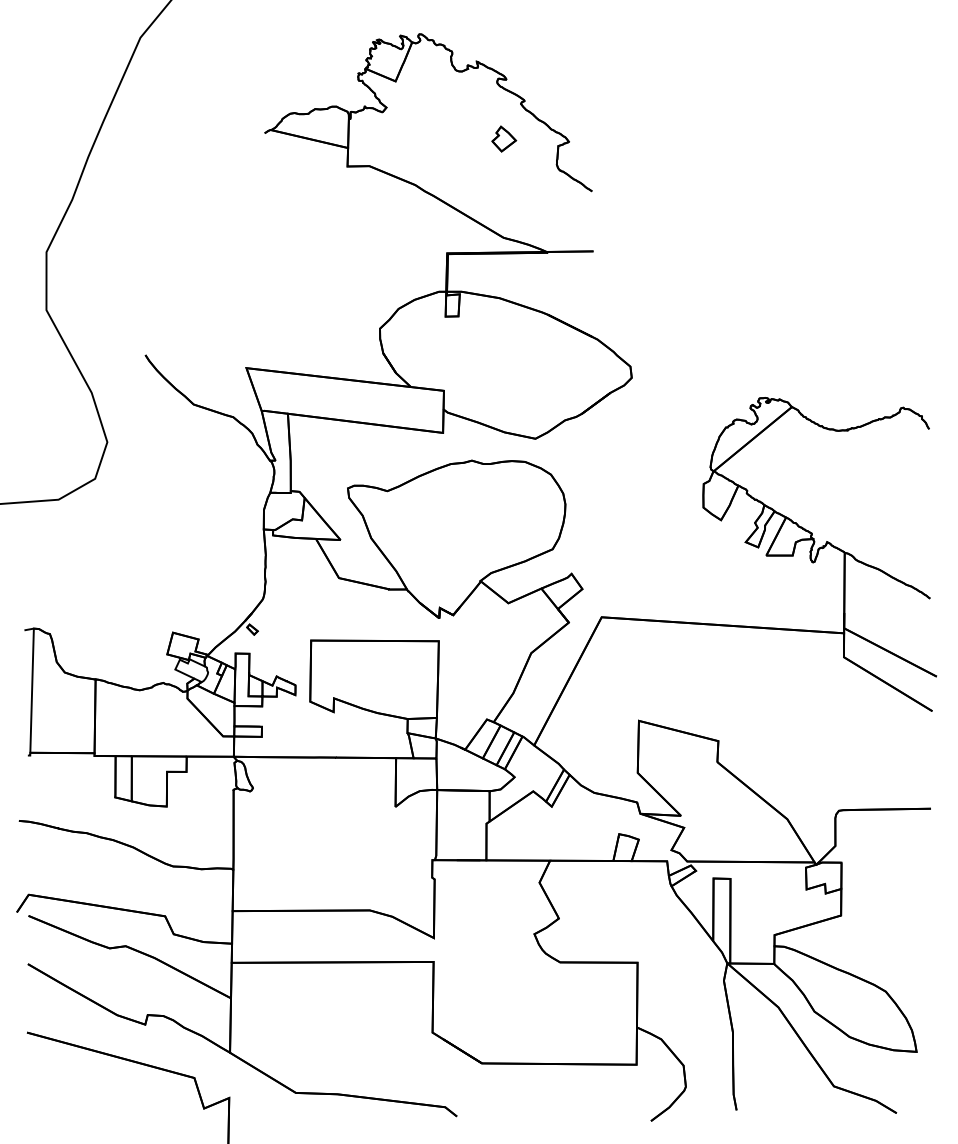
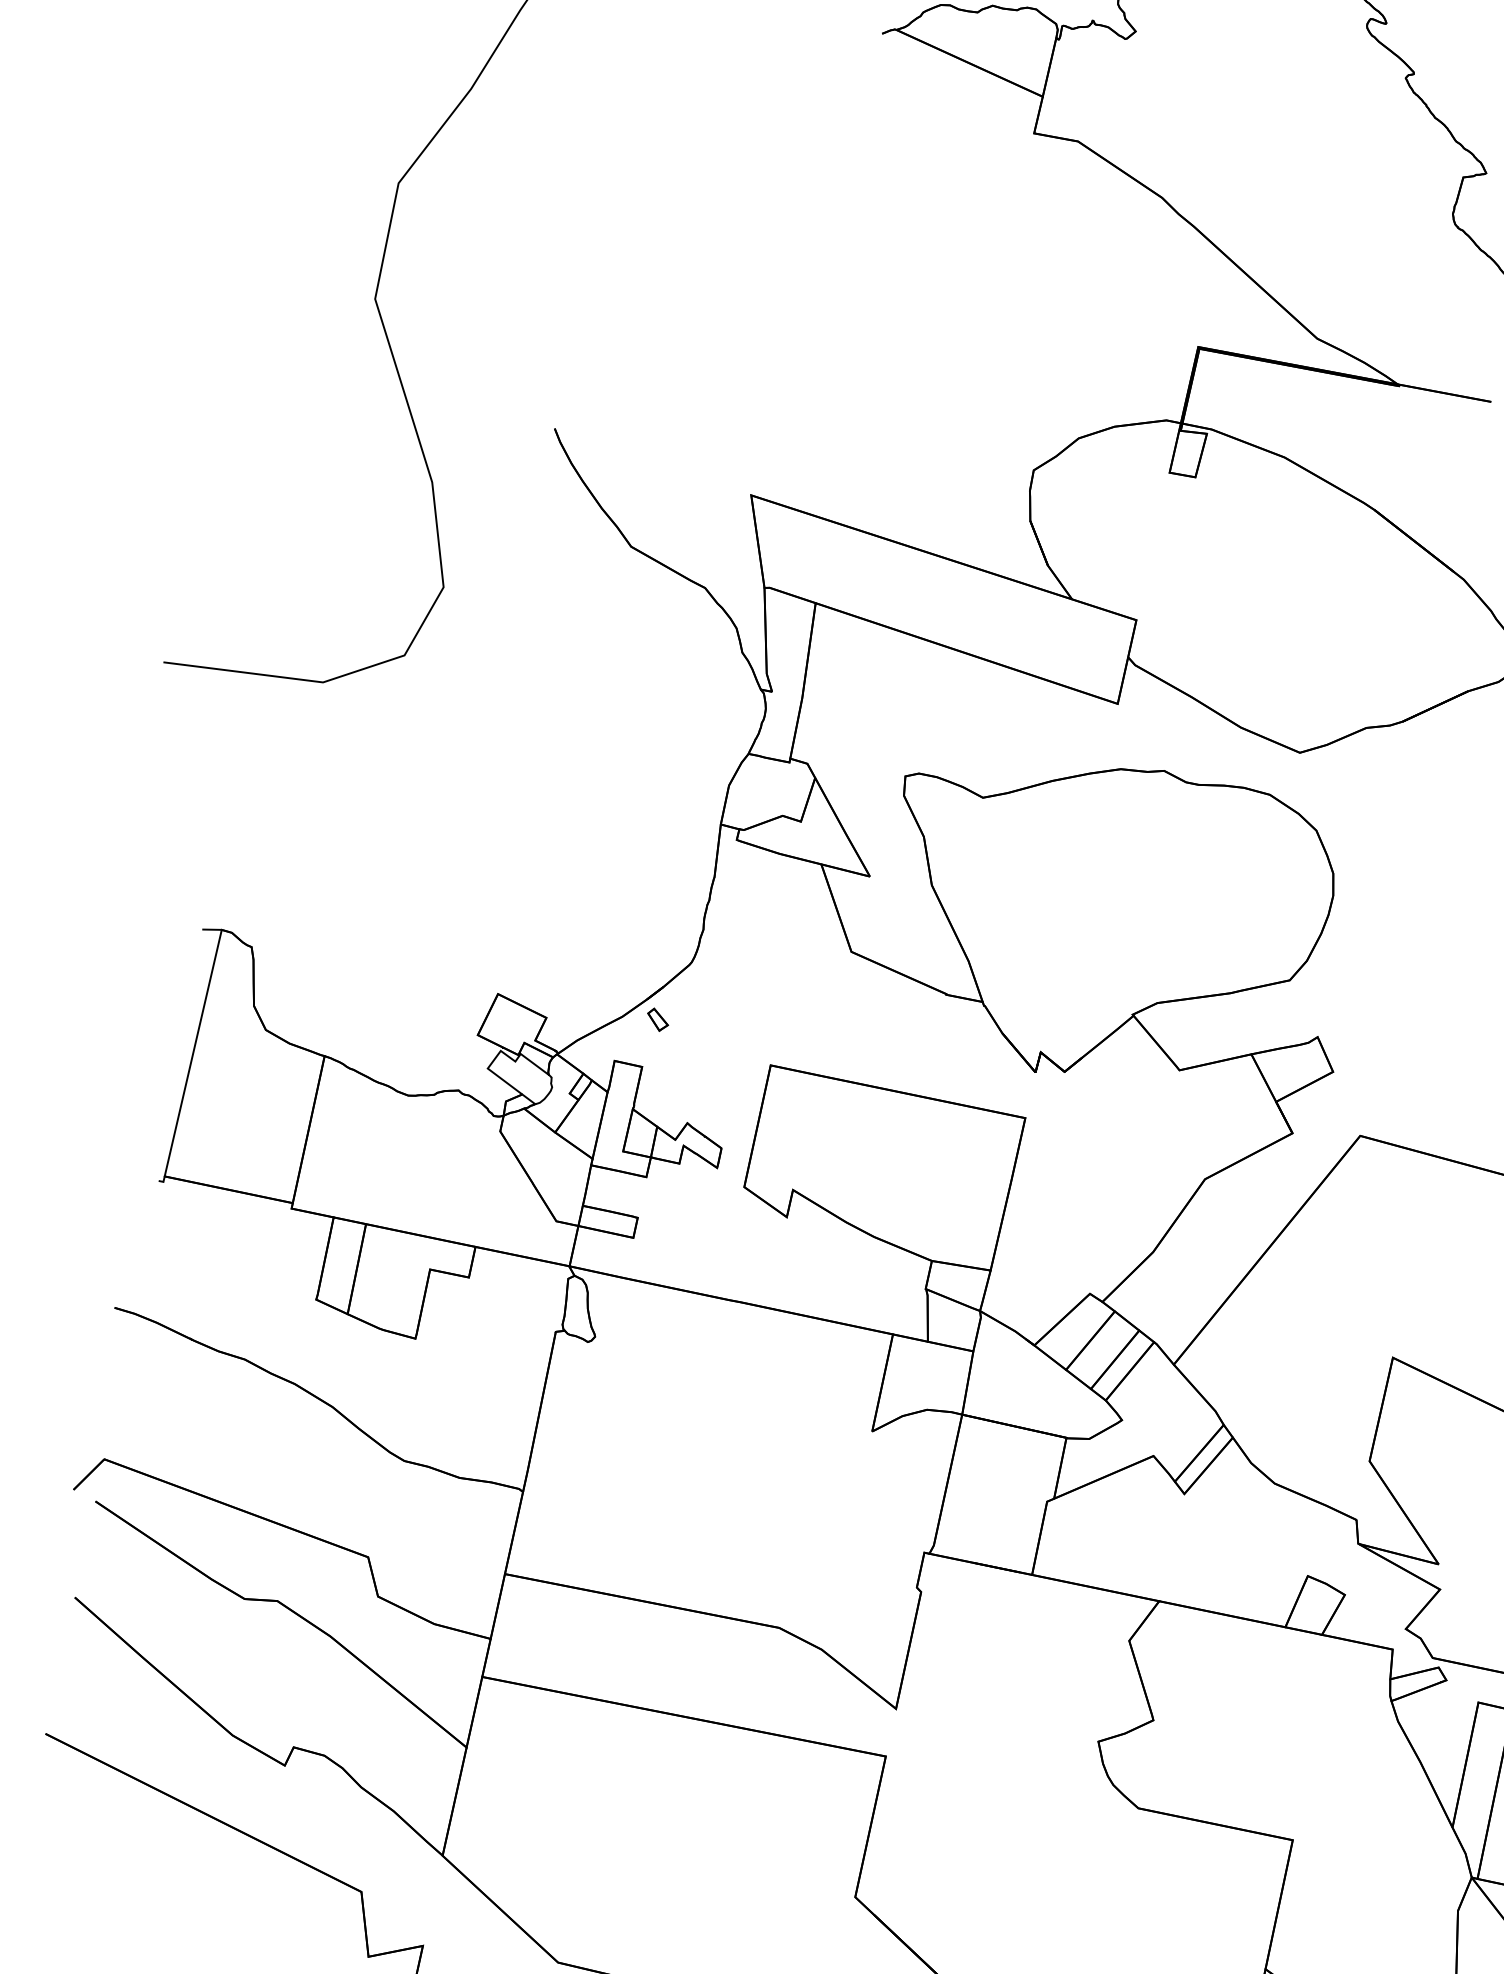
part: (504, 138) -> (1358, 140), removed

